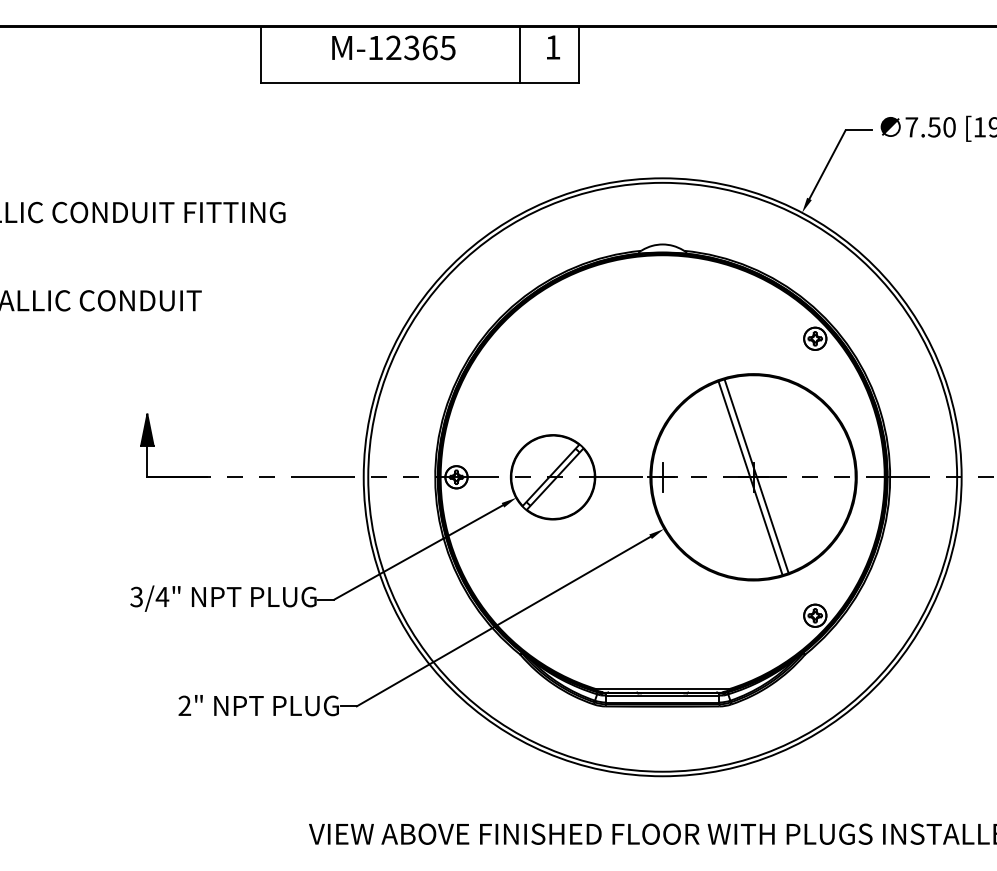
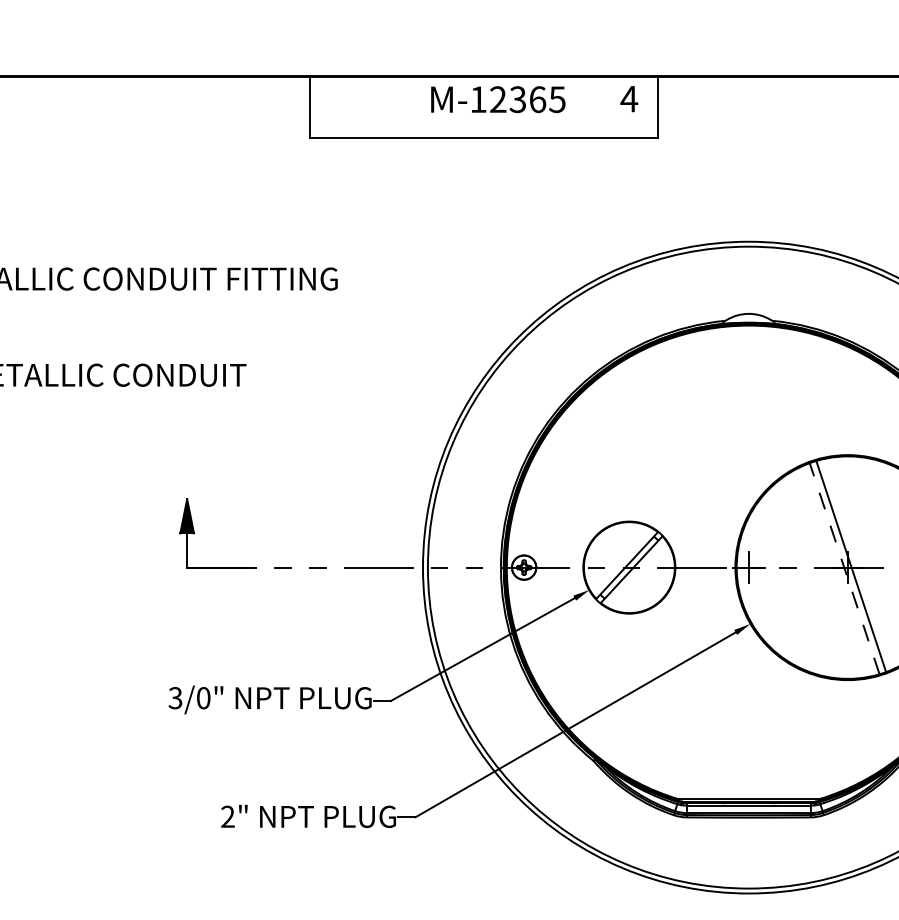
text: (393, 47) -> (497, 99), moved
text: (552, 47) -> (628, 99), 1 -> 4
line: (519, 54) -> (592, 106), removed
line: (750, 478) -> (844, 568), solid -> dashed
text: (162, 596) -> (203, 697), 3/4" -> 3/0"

